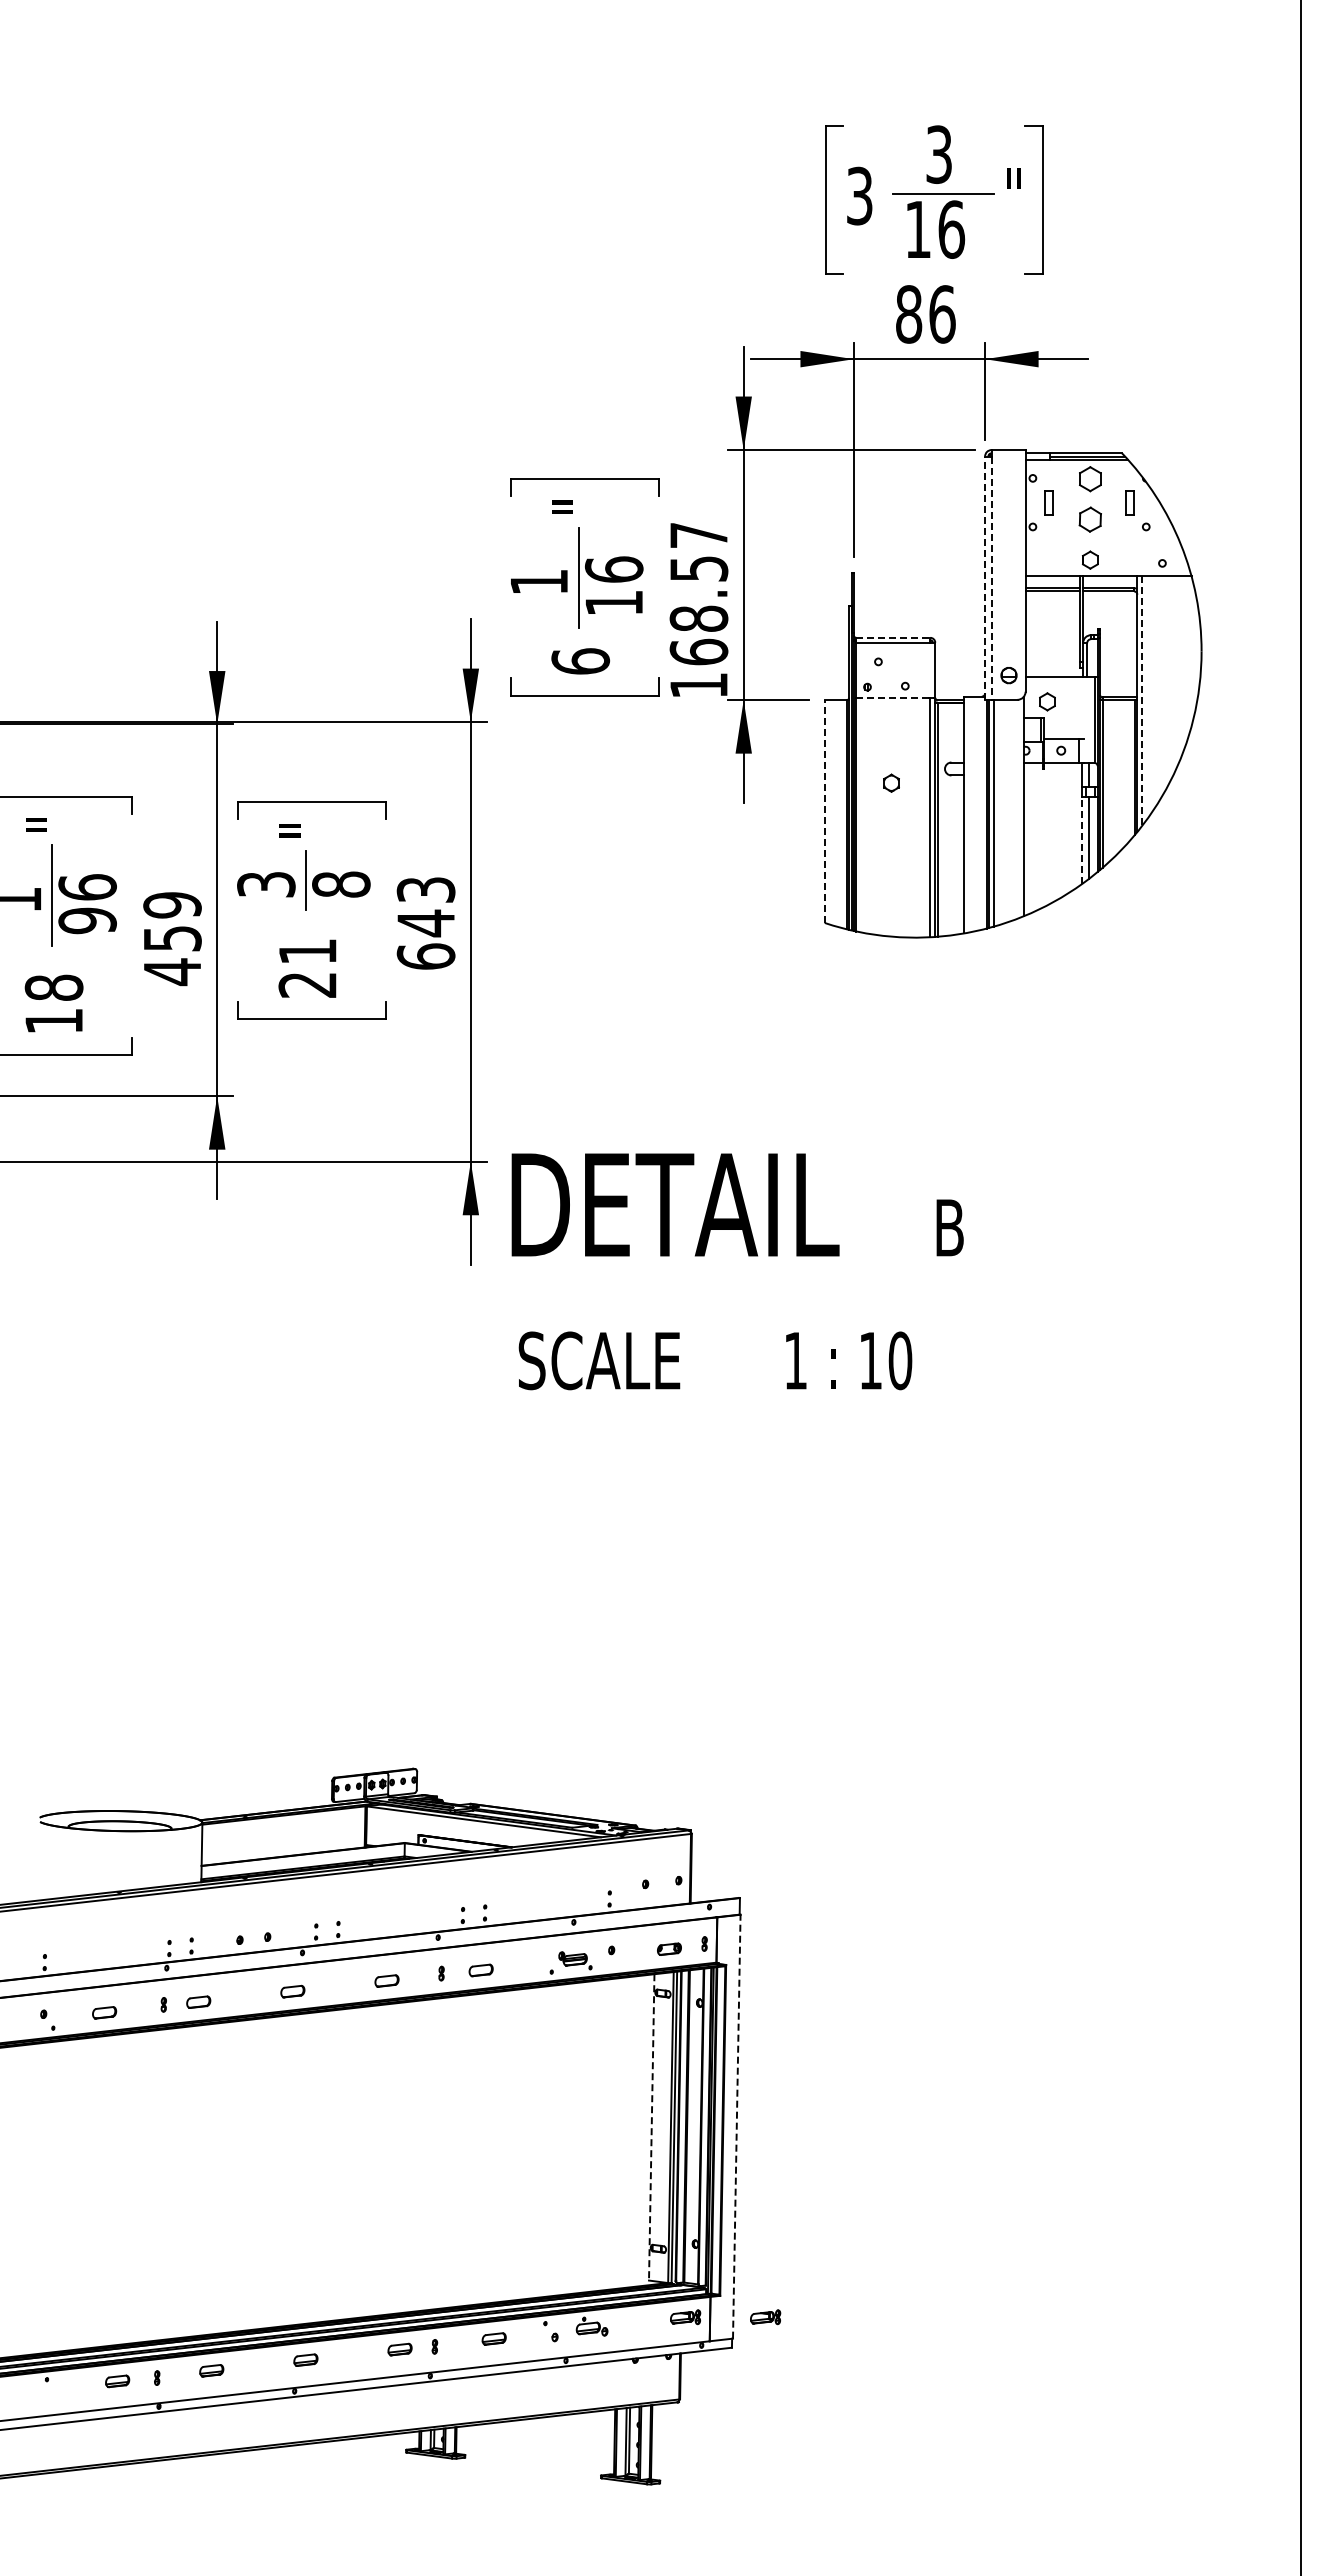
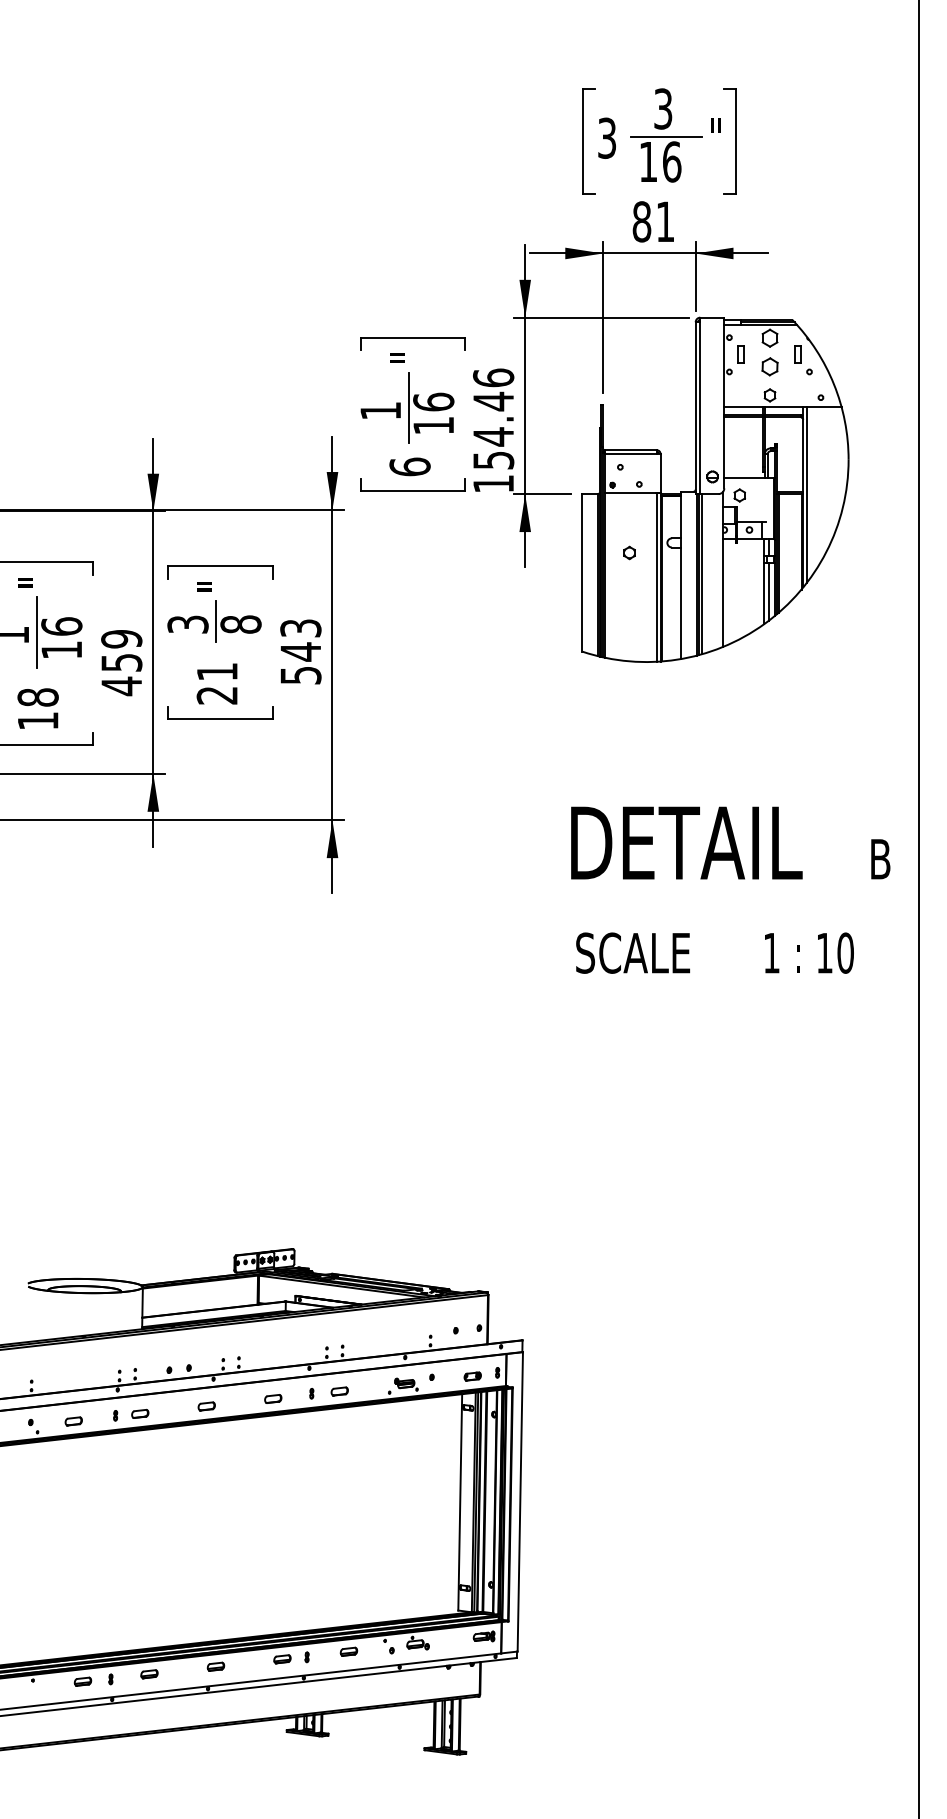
text: (942, 314) -> (665, 221), 86 -> 81
line: (985, 578) -> (695, 408), dashed -> solid
line: (991, 578) -> (700, 408), dashed -> solid
text: (698, 593) -> (493, 418), 168.57 -> 154.46
line: (893, 637) -> (631, 450), dashed -> solid
line: (896, 697) -> (633, 492), dashed -> solid
line: (1142, 701) -> (806, 495), dashed -> solid
line: (824, 811) -> (582, 572), dashed -> solid
line: (1082, 840) -> (764, 593), dashed -> solid
text: (87, 920) -> (61, 649), 96 -> 16
text: (425, 956) -> (300, 675), 643 -> 543
text: (737, 1271) -> (730, 890), moved
line: (736, 2126) -> (520, 1501), dashed -> solid
line: (651, 2127) -> (460, 1502), dashed -> solid
part: (765, 2317) -> (540, 1636), removed

